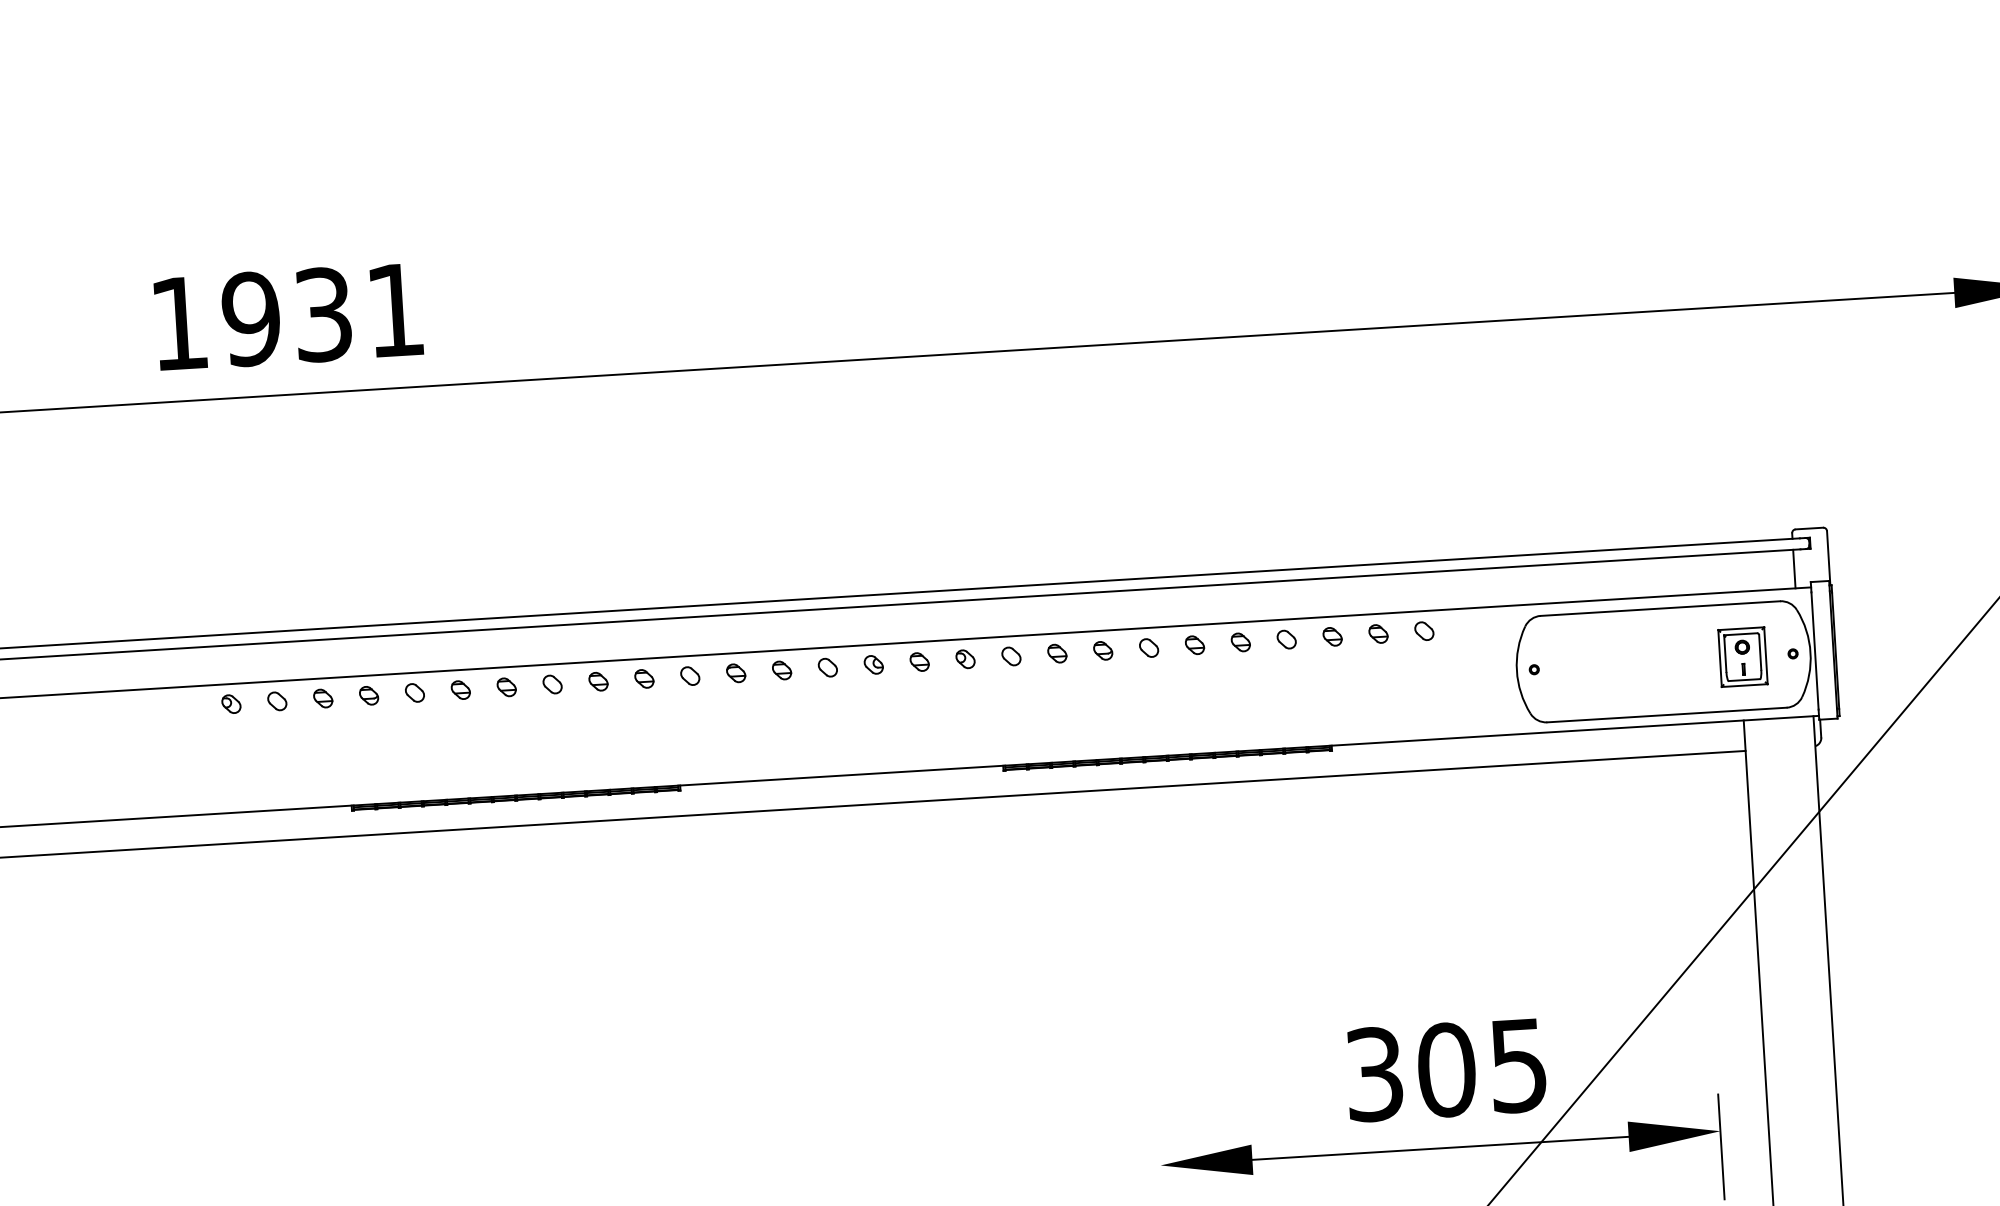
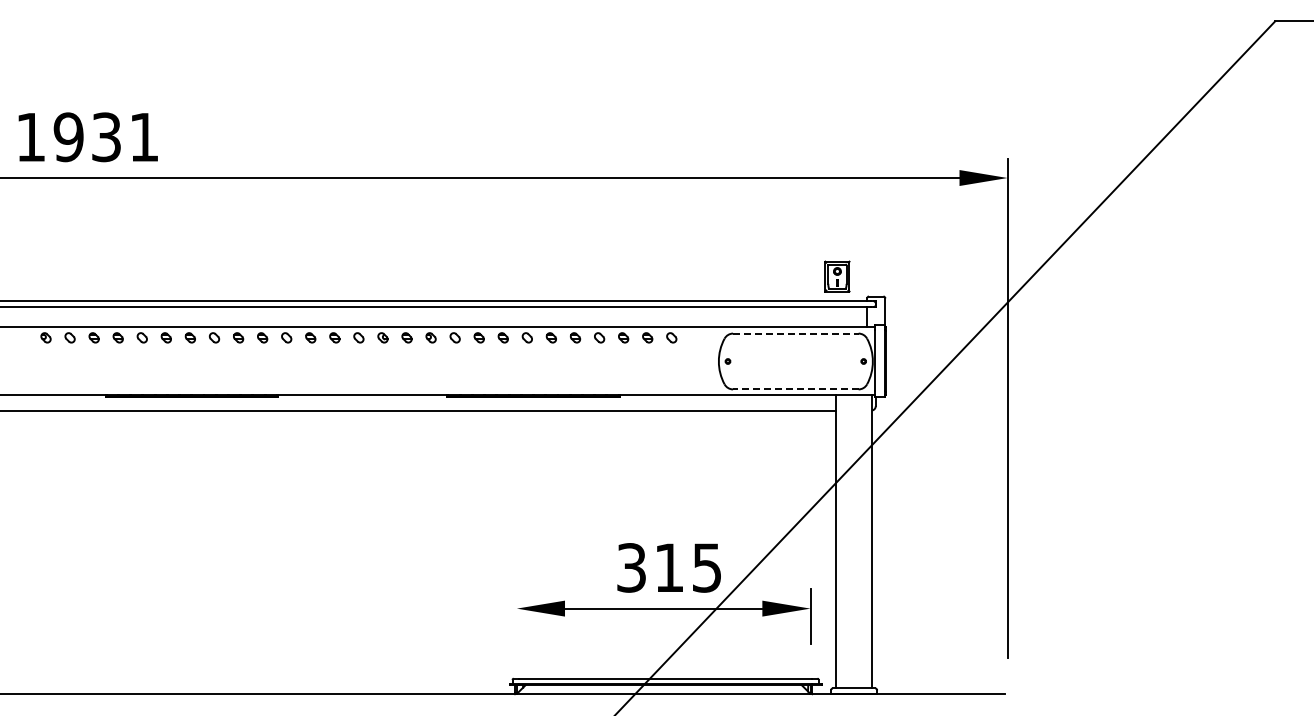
line: (1659, 608) -> (795, 333), solid -> dashed
part: (1743, 656) -> (837, 276), moved
line: (1666, 715) -> (795, 389), solid -> dashed
text: (1446, 1069) -> (669, 567), 305 -> 315

